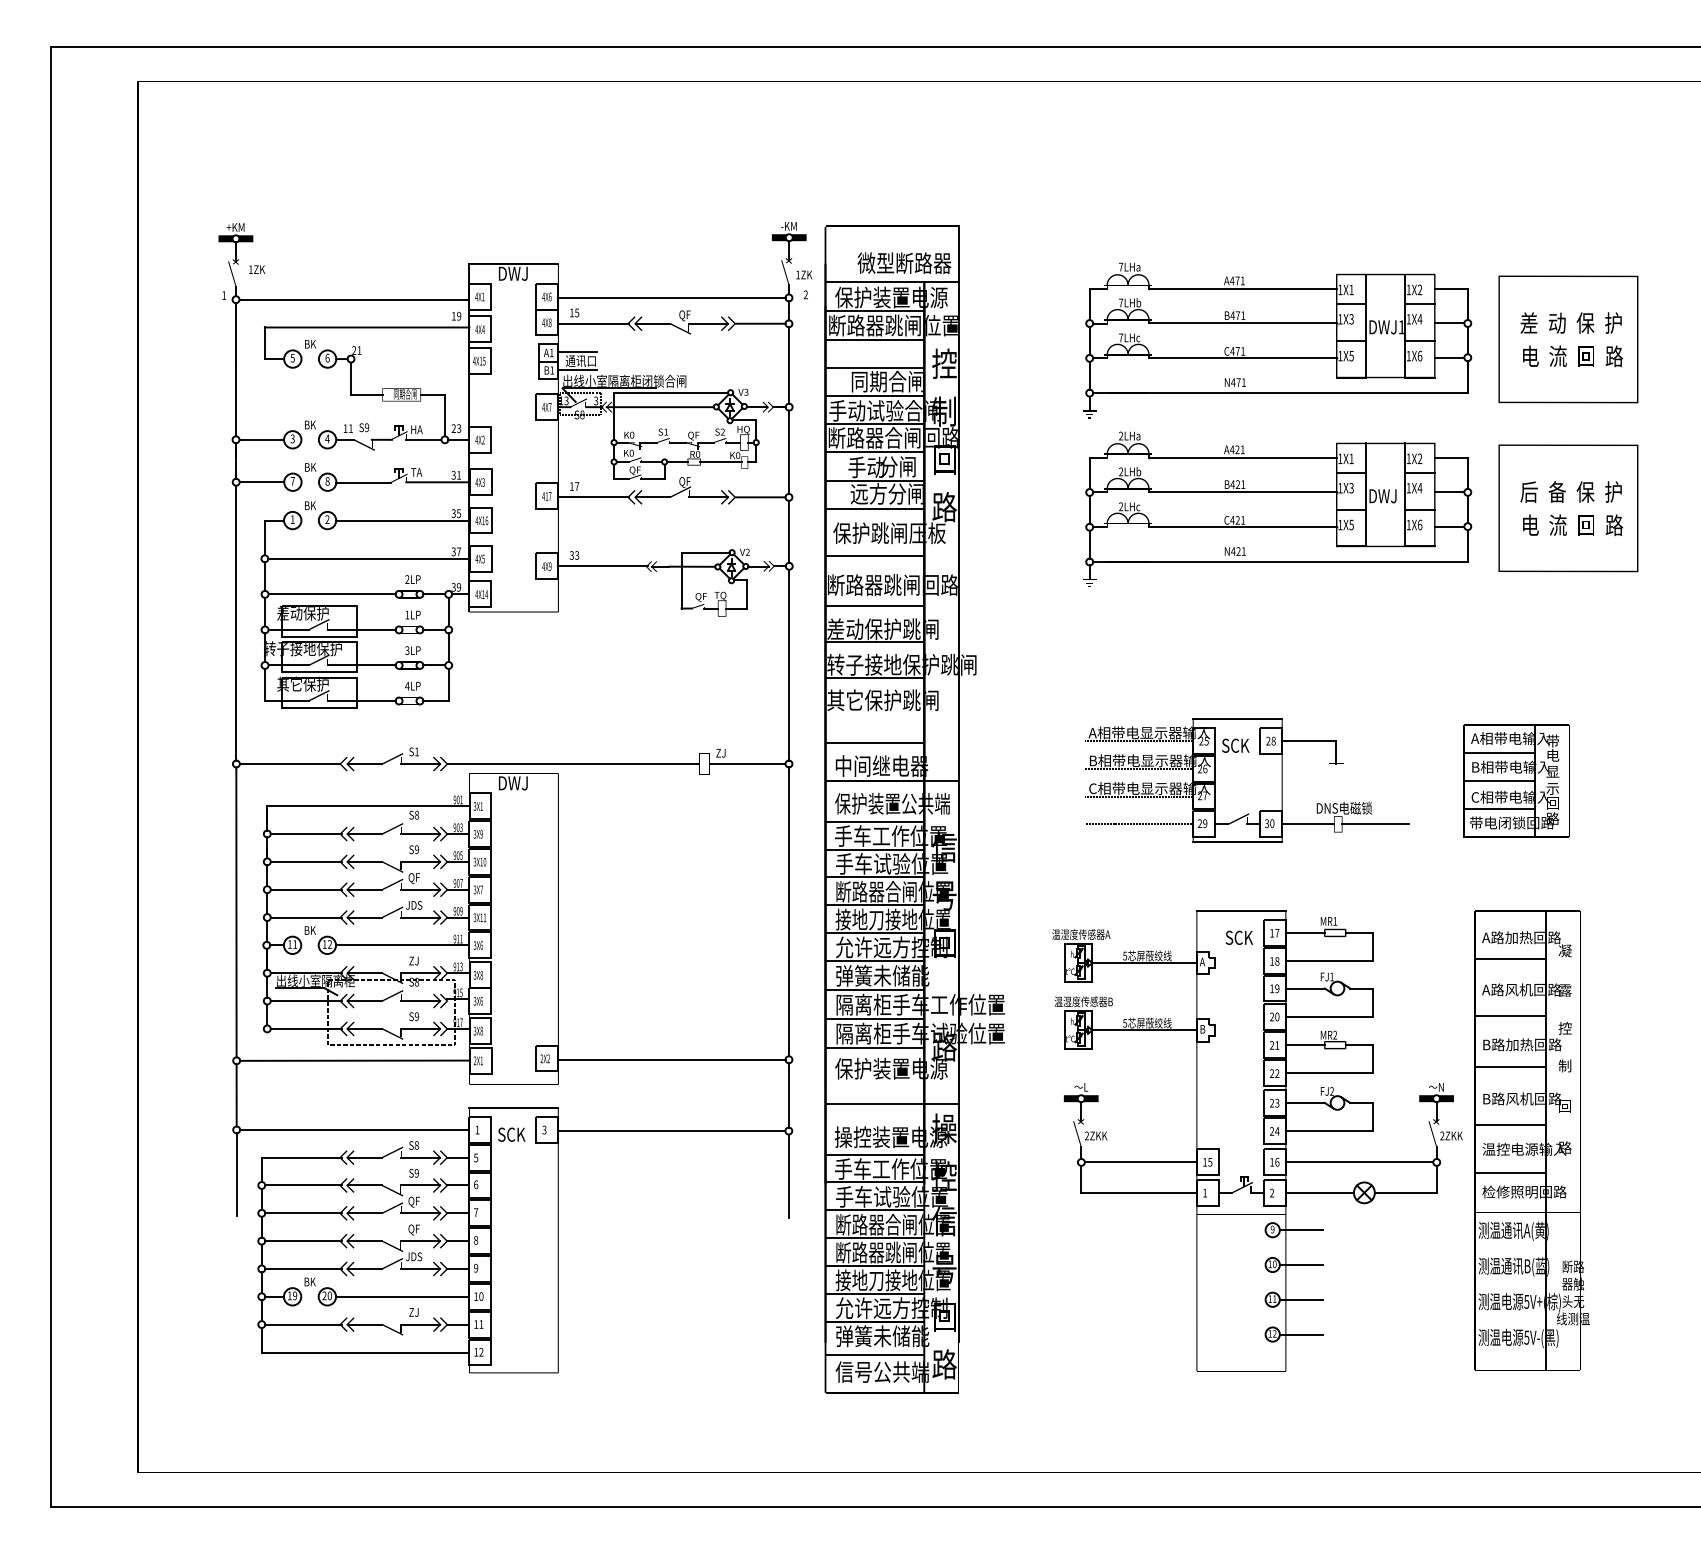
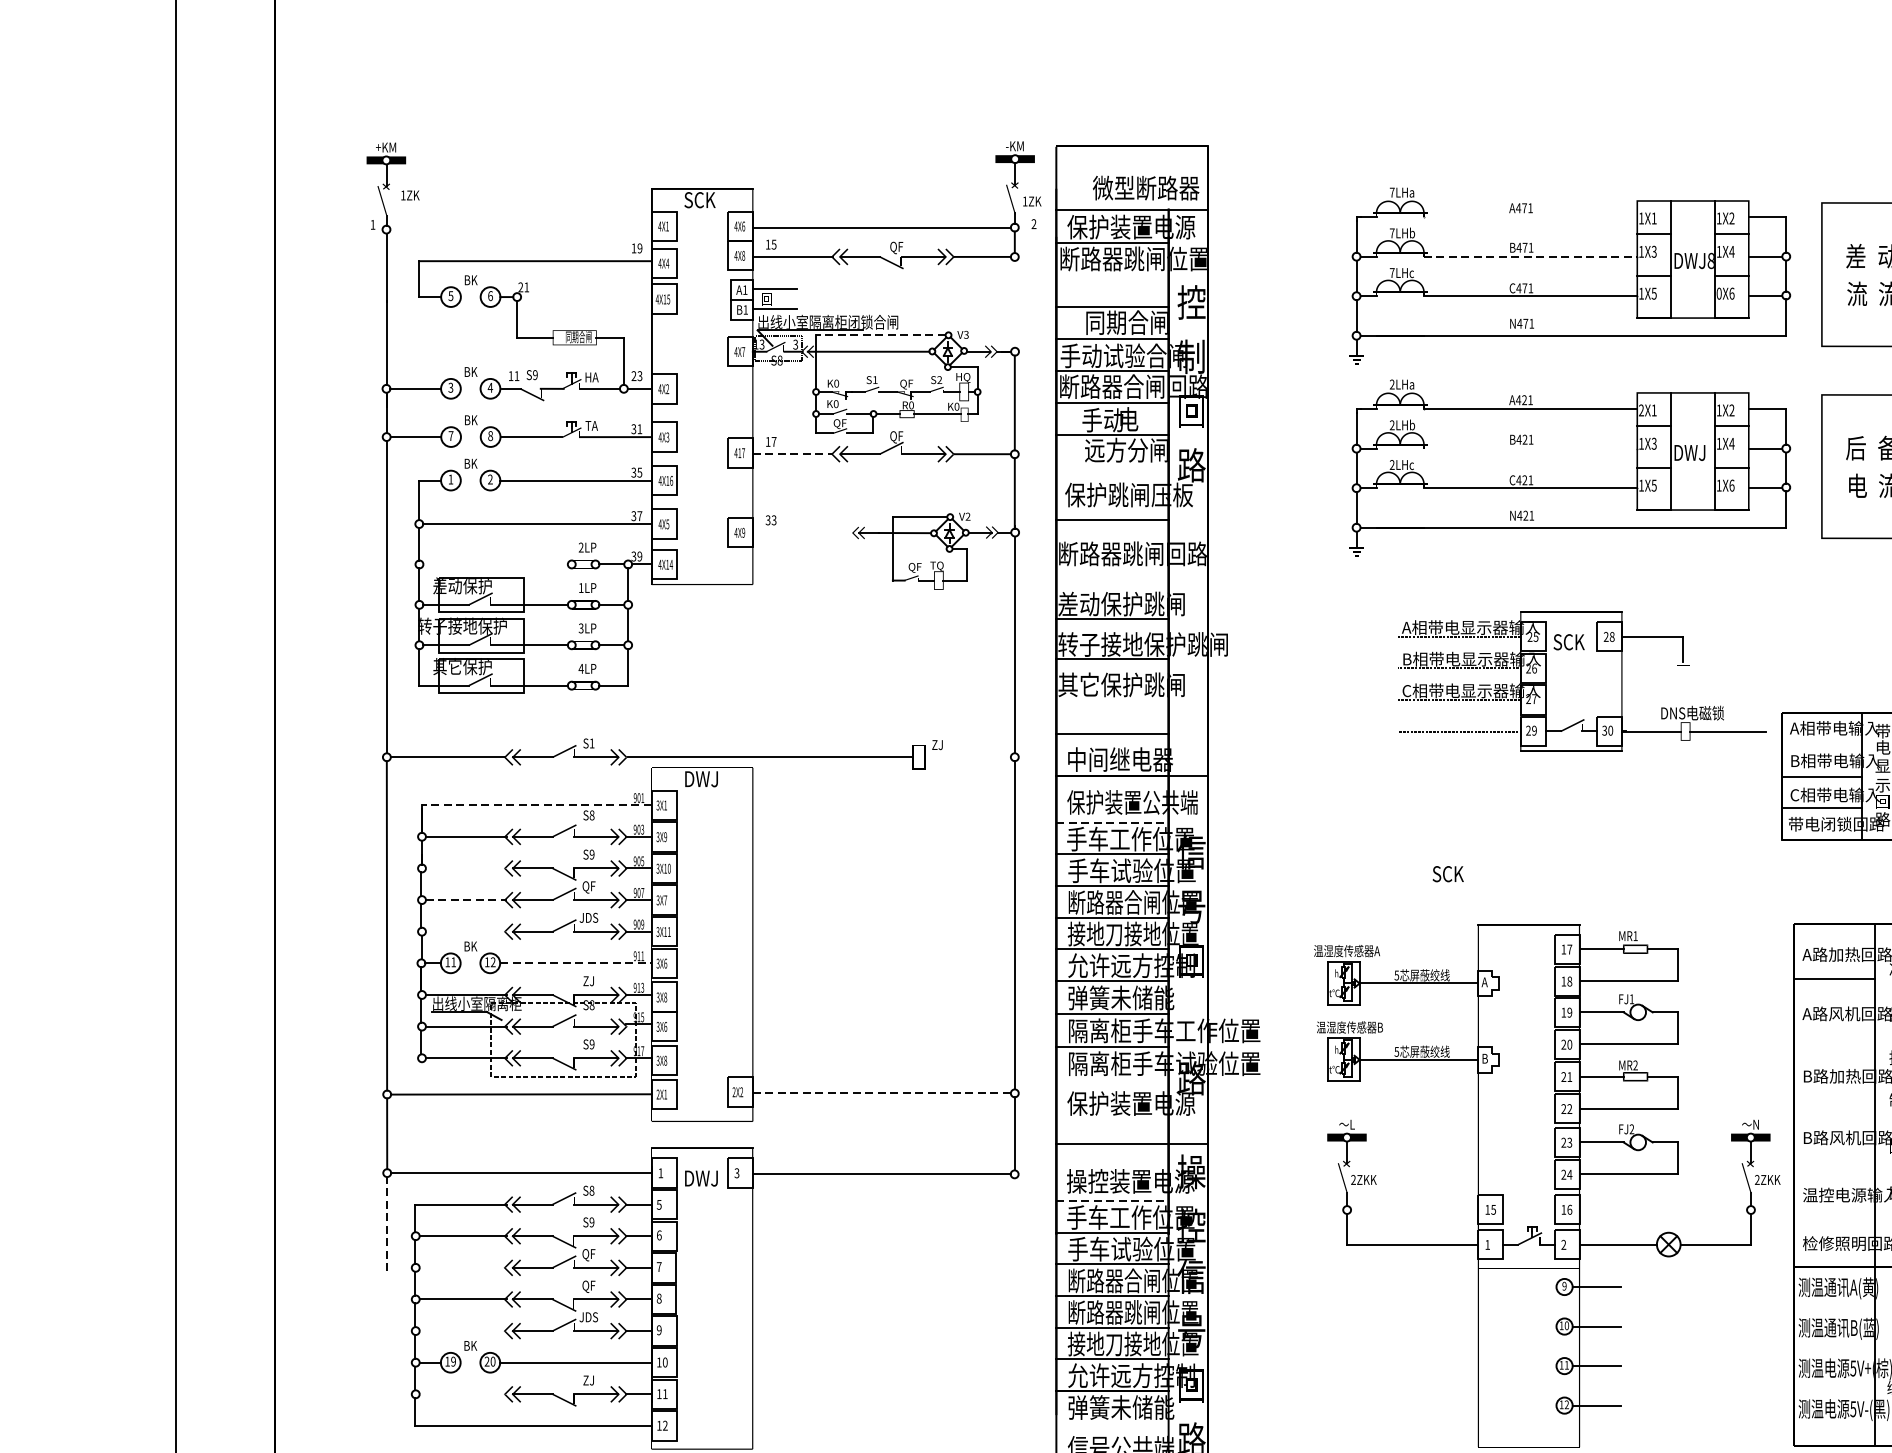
text: (512, 273) -> (700, 199), DWJ -> SCK
line: (1242, 288) -> (1530, 216), removed
line: (354, 299) -> (521, 229), removed
line: (1242, 323) -> (1530, 256), solid -> dashed
text: (1400, 327) -> (1709, 261), DWJ1 -> DWJ8
line: (874, 339) -> (1112, 274), removed
text: (1408, 355) -> (1718, 293), 1X6 -> 0X6
text: (1529, 355) -> (1856, 293), 电 -> 流
text: (580, 360) -> (777, 298), 通讯口 -> 回
line: (788, 365) -> (1014, 304), removed
line: (671, 392) -> (881, 335), solid -> dashed
text: (1340, 458) -> (1641, 410), 1X1 -> 2X1
text: (897, 466) -> (1138, 419), 分闸 -> 电
line: (1242, 492) -> (1530, 448), removed
line: (594, 497) -> (793, 454), solid -> dashed
line: (874, 508) -> (1112, 466), removed
line: (602, 566) -> (802, 532), removed
line: (331, 594) -> (494, 564), removed
line: (874, 606) -> (1112, 578), removed
line: (1498, 753) -> (1821, 745), removed
line: (747, 764) -> (967, 757), removed
part: (1247, 780) -> (1582, 681), moved
line: (367, 806) -> (535, 805), solid -> dashed
line: (875, 821) -> (1113, 822), solid -> dashed
line: (306, 861) -> (466, 868), removed
line: (306, 889) -> (466, 899), solid -> dashed
line: (306, 917) -> (466, 931), removed
text: (1238, 937) -> (1447, 873), moved
line: (402, 945) -> (575, 963), solid -> dashed
line: (1509, 1016) -> (1833, 1044), removed
line: (874, 1047) -> (1112, 1079), removed
line: (672, 1059) -> (882, 1093), solid -> dashed
line: (1509, 1066) -> (1833, 1101), removed
line: (1509, 1125) -> (1833, 1168), removed
text: (512, 1134) -> (700, 1178), SCK -> DWJ
line: (875, 1154) -> (1113, 1201), solid -> dashed
line: (1140, 1162) -> (1414, 1210), removed
line: (1359, 1162) -> (1663, 1210), removed
line: (1509, 1173) -> (1833, 1222), removed
line: (236, 1174) -> (387, 1223), solid -> dashed
line: (788, 1175) -> (1014, 1224), removed
line: (303, 1213) -> (463, 1268), removed
line: (303, 1268) -> (463, 1330), removed
line: (303, 1324) -> (463, 1394), removed
line: (874, 1355) -> (1112, 1429), removed

